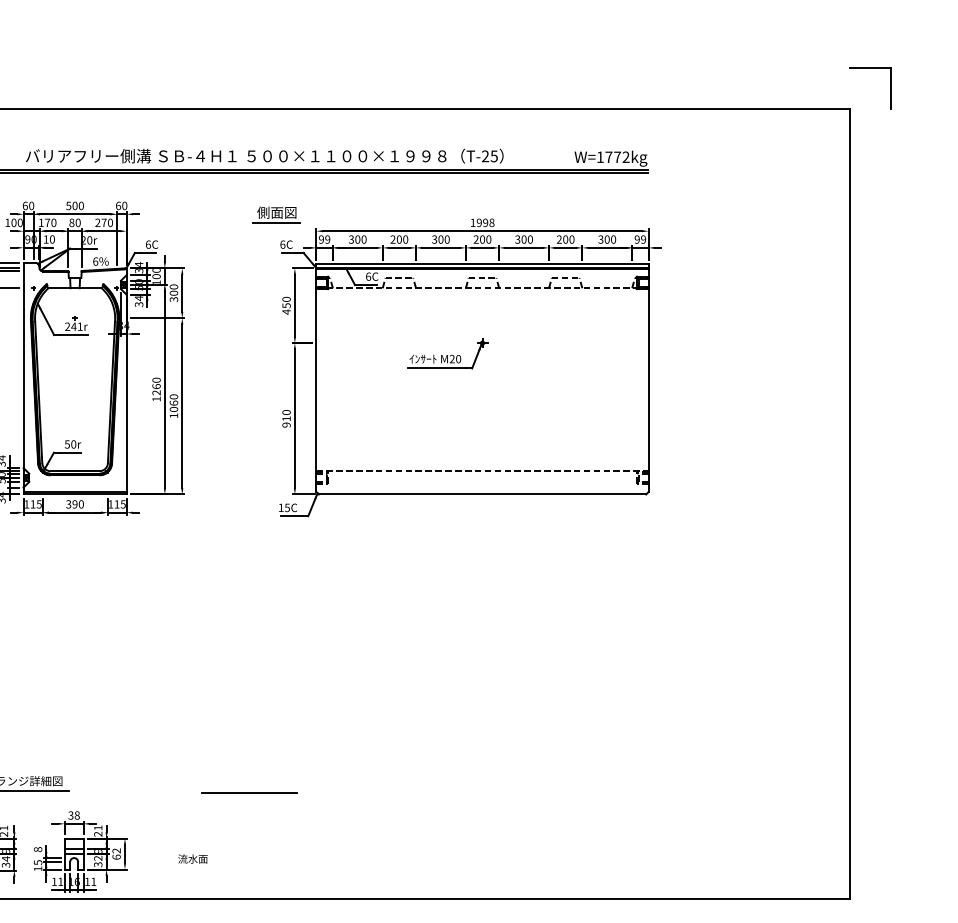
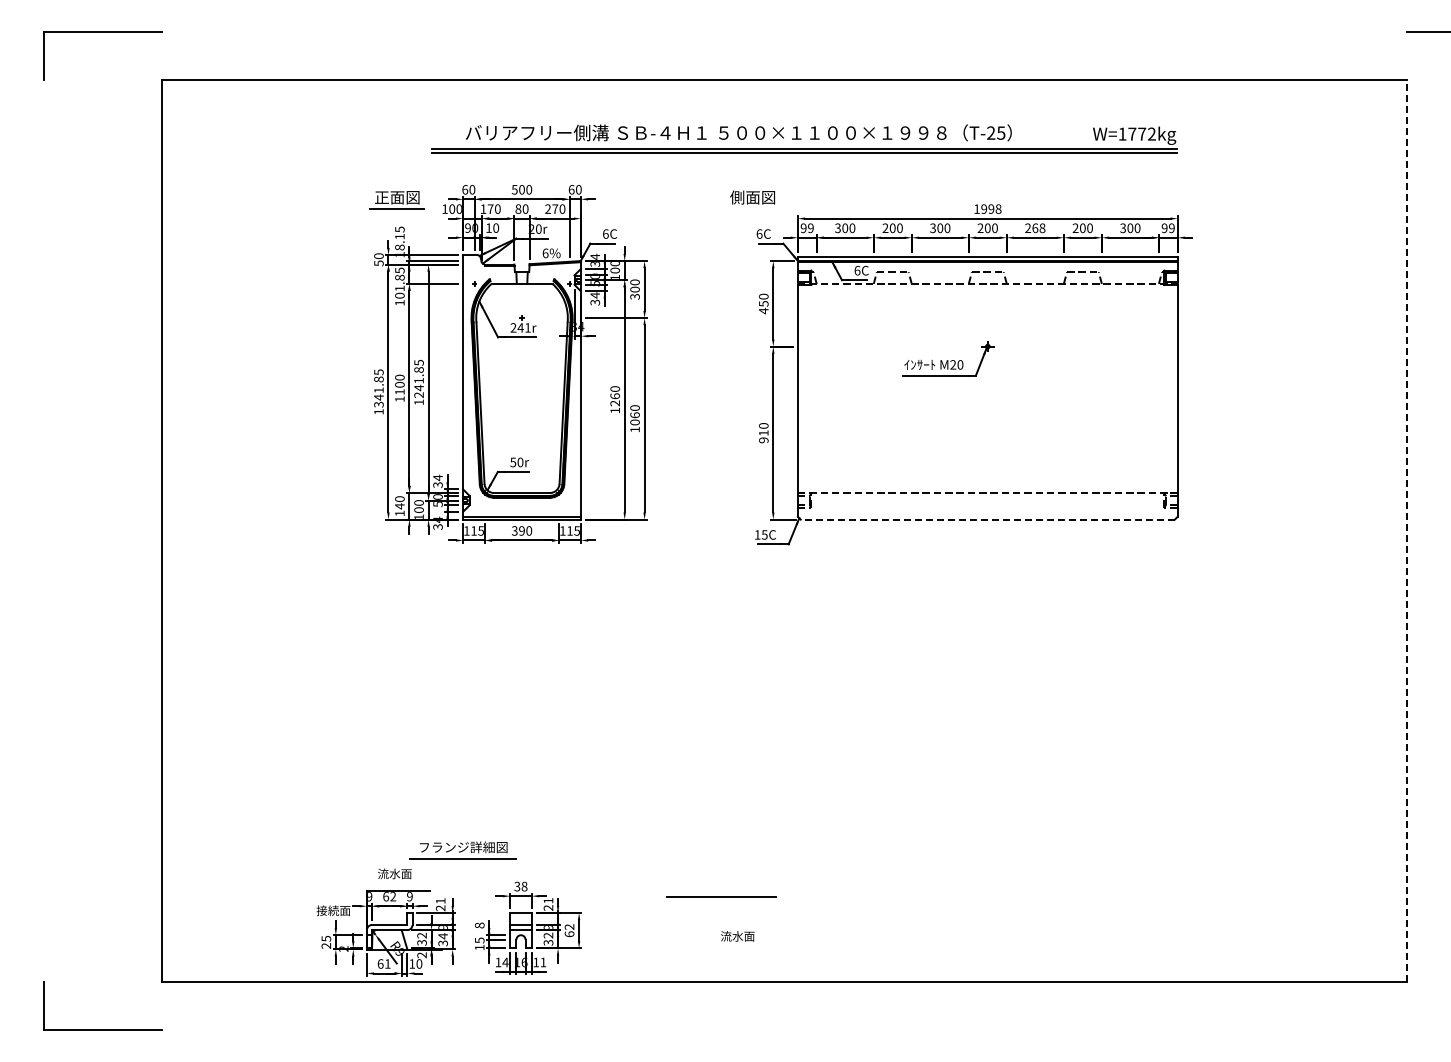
line: (276, 222) -> (752, 208), removed
text: (524, 239) -> (1035, 228), 300 -> 268
line: (482, 494) -> (987, 519), solid -> dashed
line: (849, 503) -> (1407, 530), solid -> dashed
line: (249, 792) -> (721, 896), moved
text: (192, 859) -> (737, 936), moved
text: (60, 881) -> (505, 962), 11 -> 14

